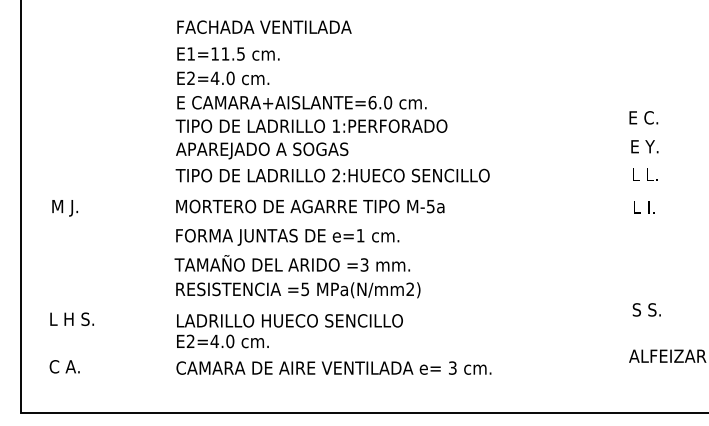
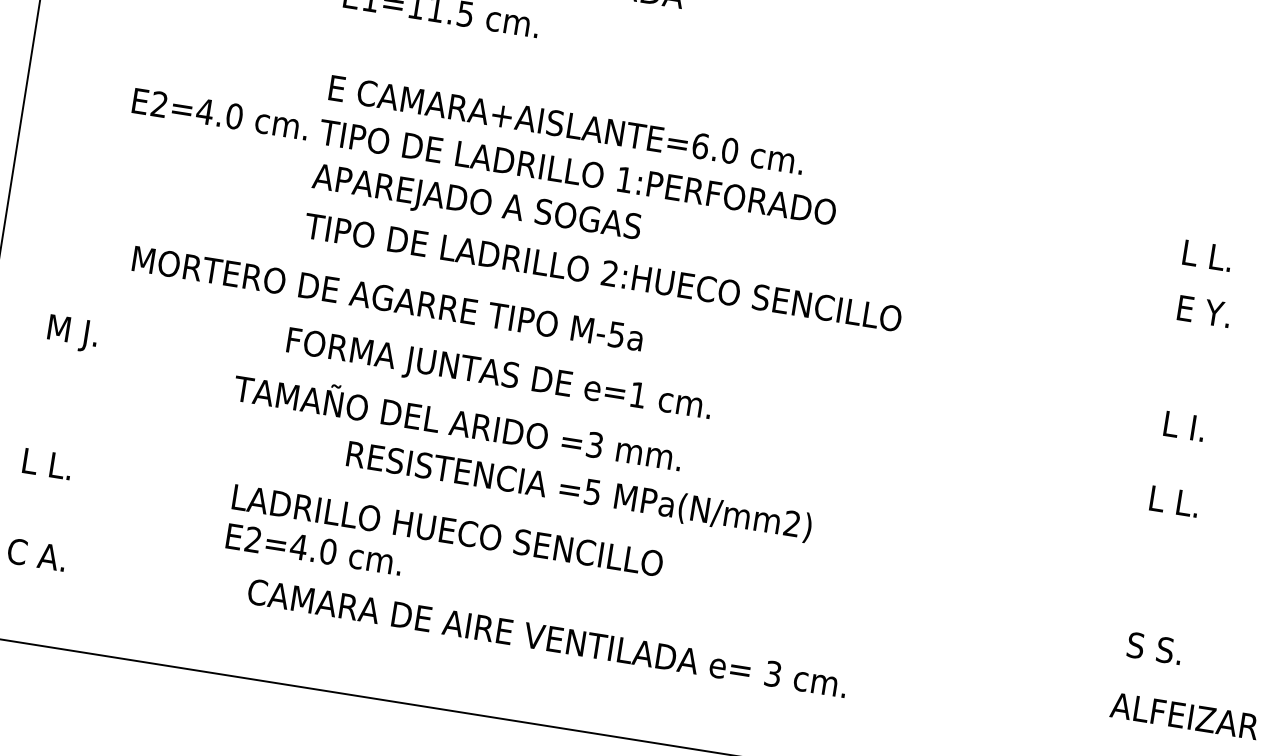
text: (223, 78) -> (220, 114), moved
text: (643, 117) -> (1210, 255), E C. -> L L.
text: (645, 174) -> (1175, 501), moved
text: (310, 206) -> (388, 298), moved
text: (64, 208) -> (71, 334), moved
text: (291, 263) -> (456, 420), moved
text: (298, 290) -> (579, 492), moved
text: (646, 309) -> (1154, 647), moved
text: (71, 319) -> (63, 467), L H S. -> L L.
text: (289, 331) -> (443, 550), moved

